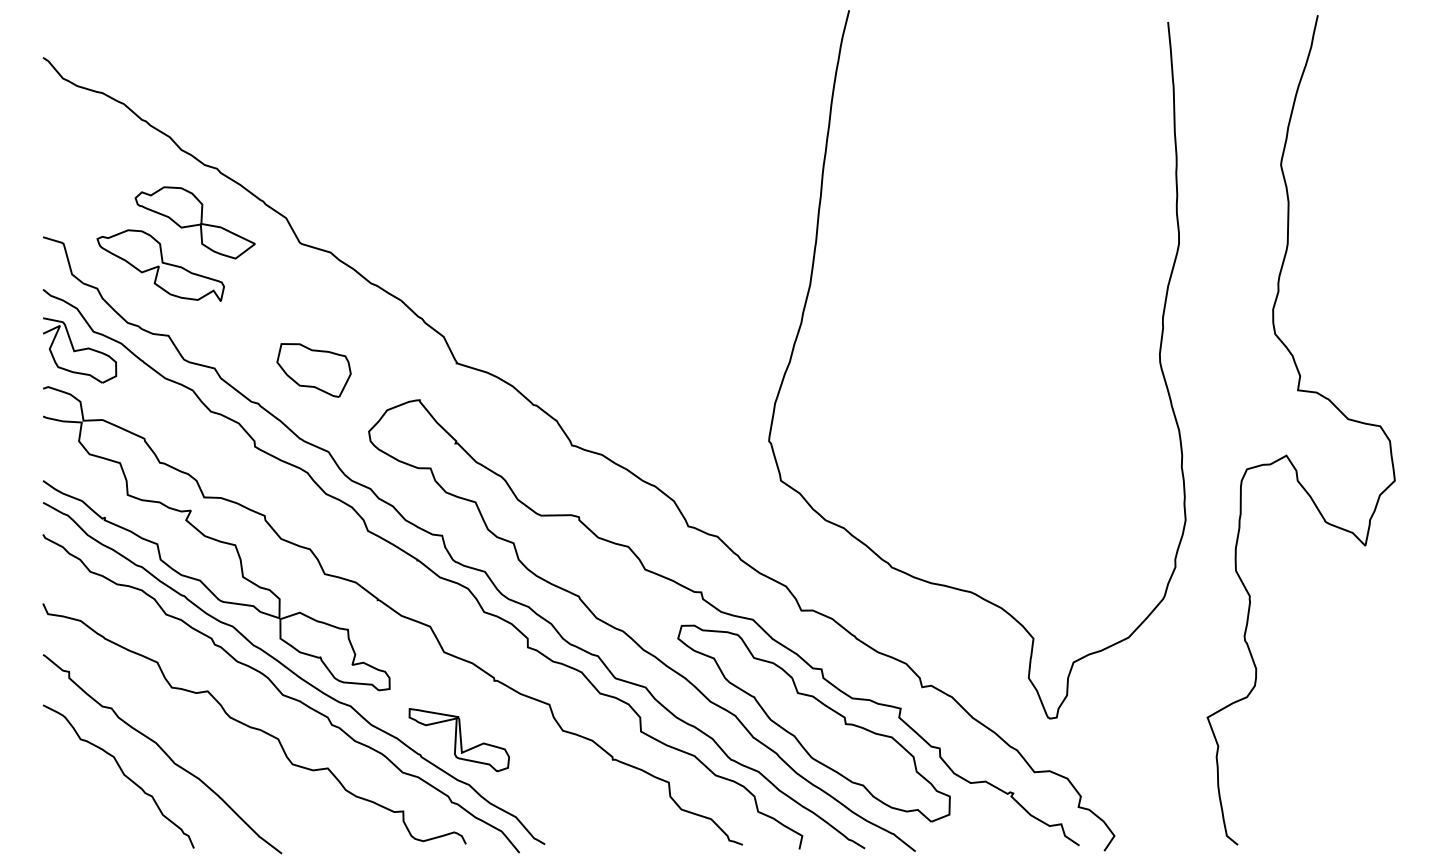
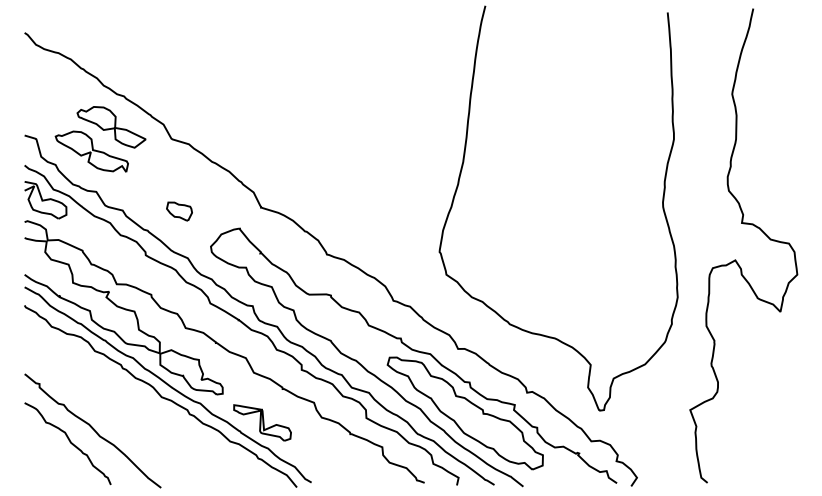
part: (313, 370) -> (179, 211), size x0.6
curve: (254, 727) -> (145, 415), removed

